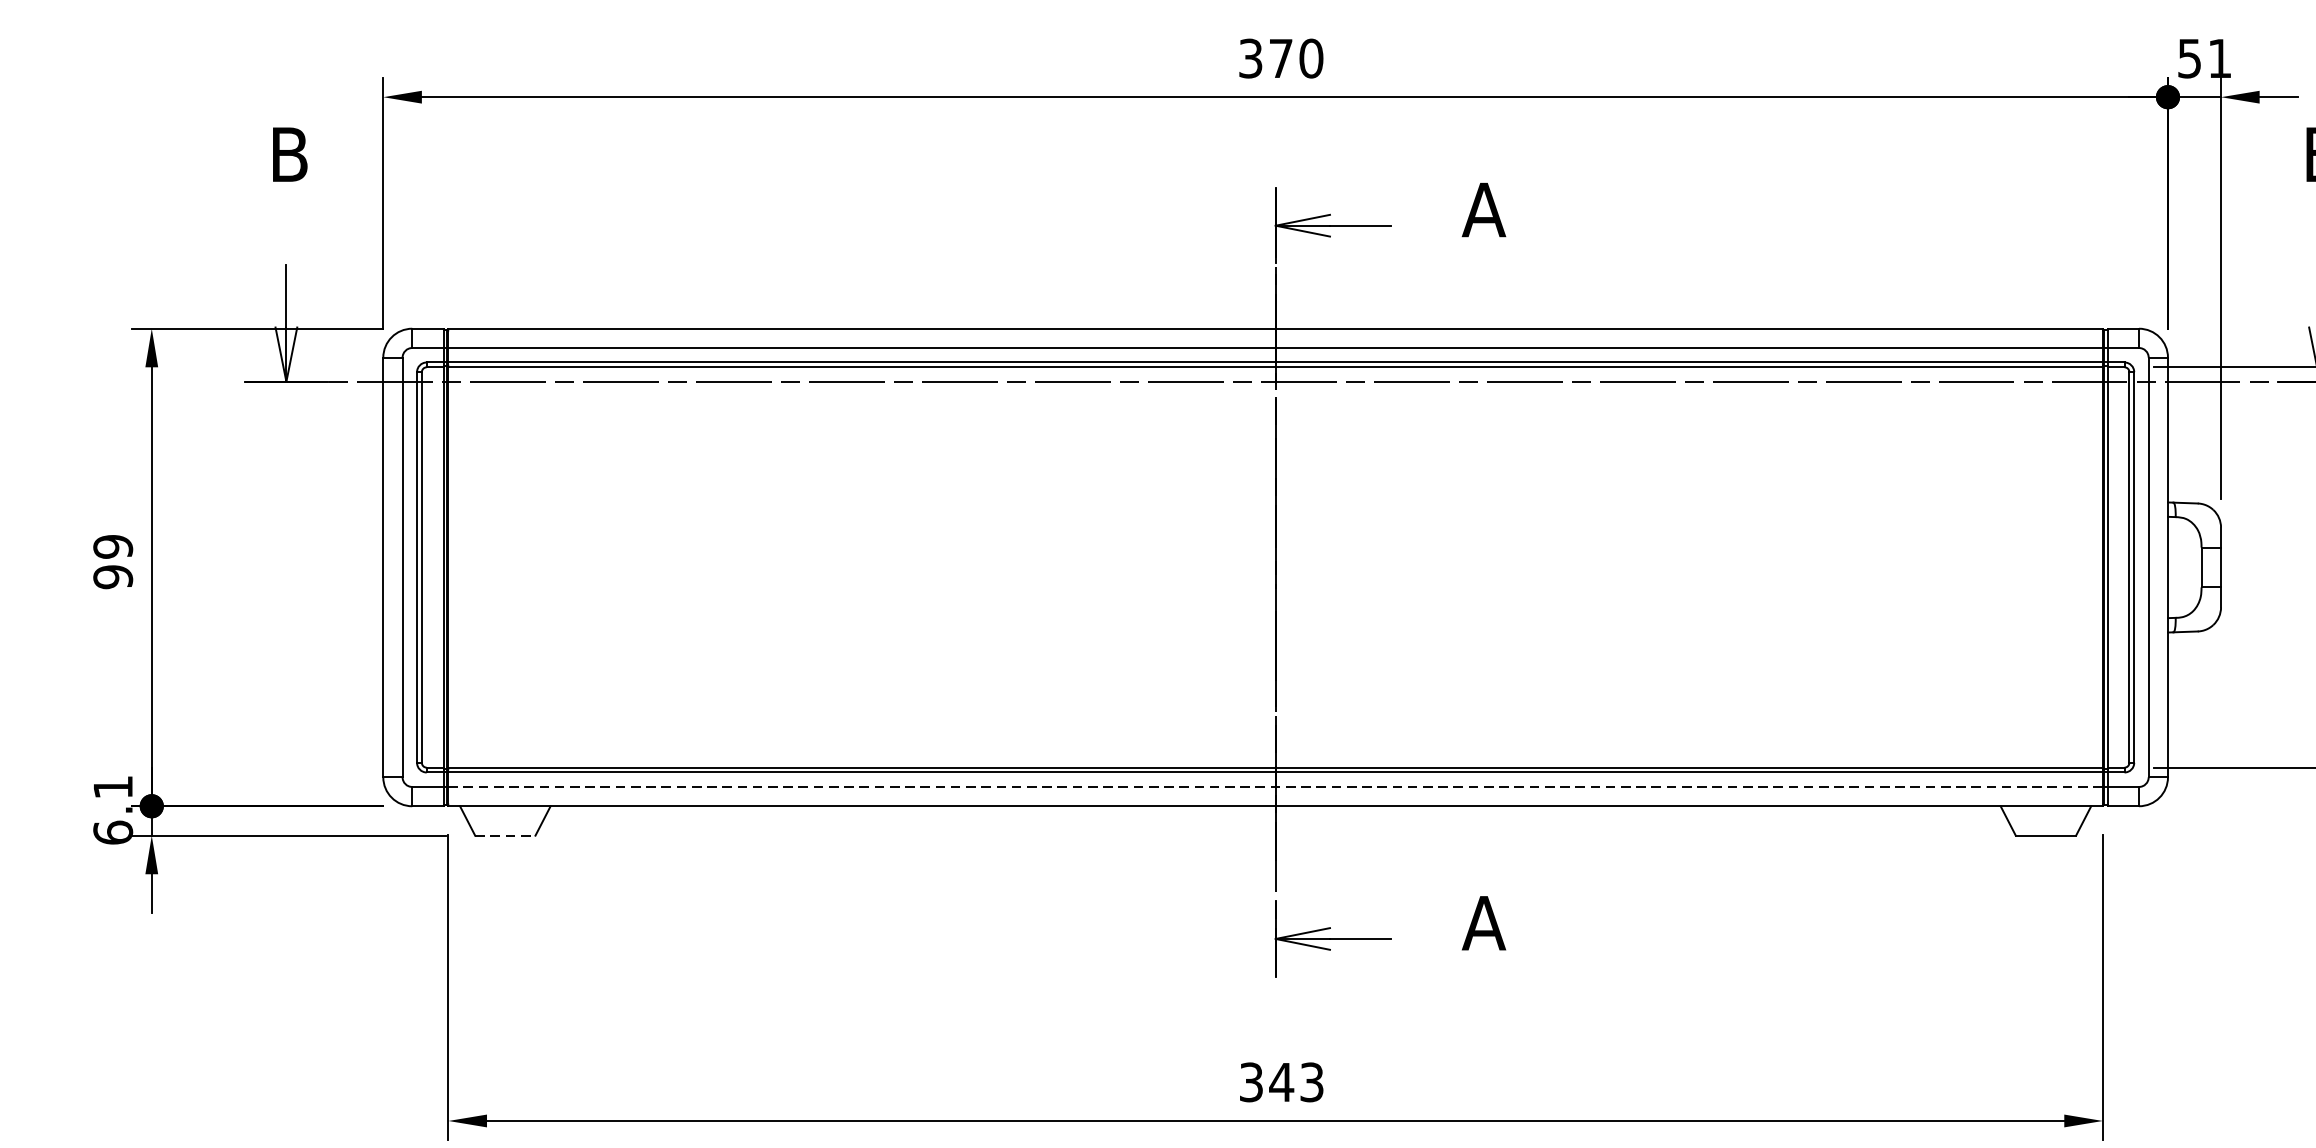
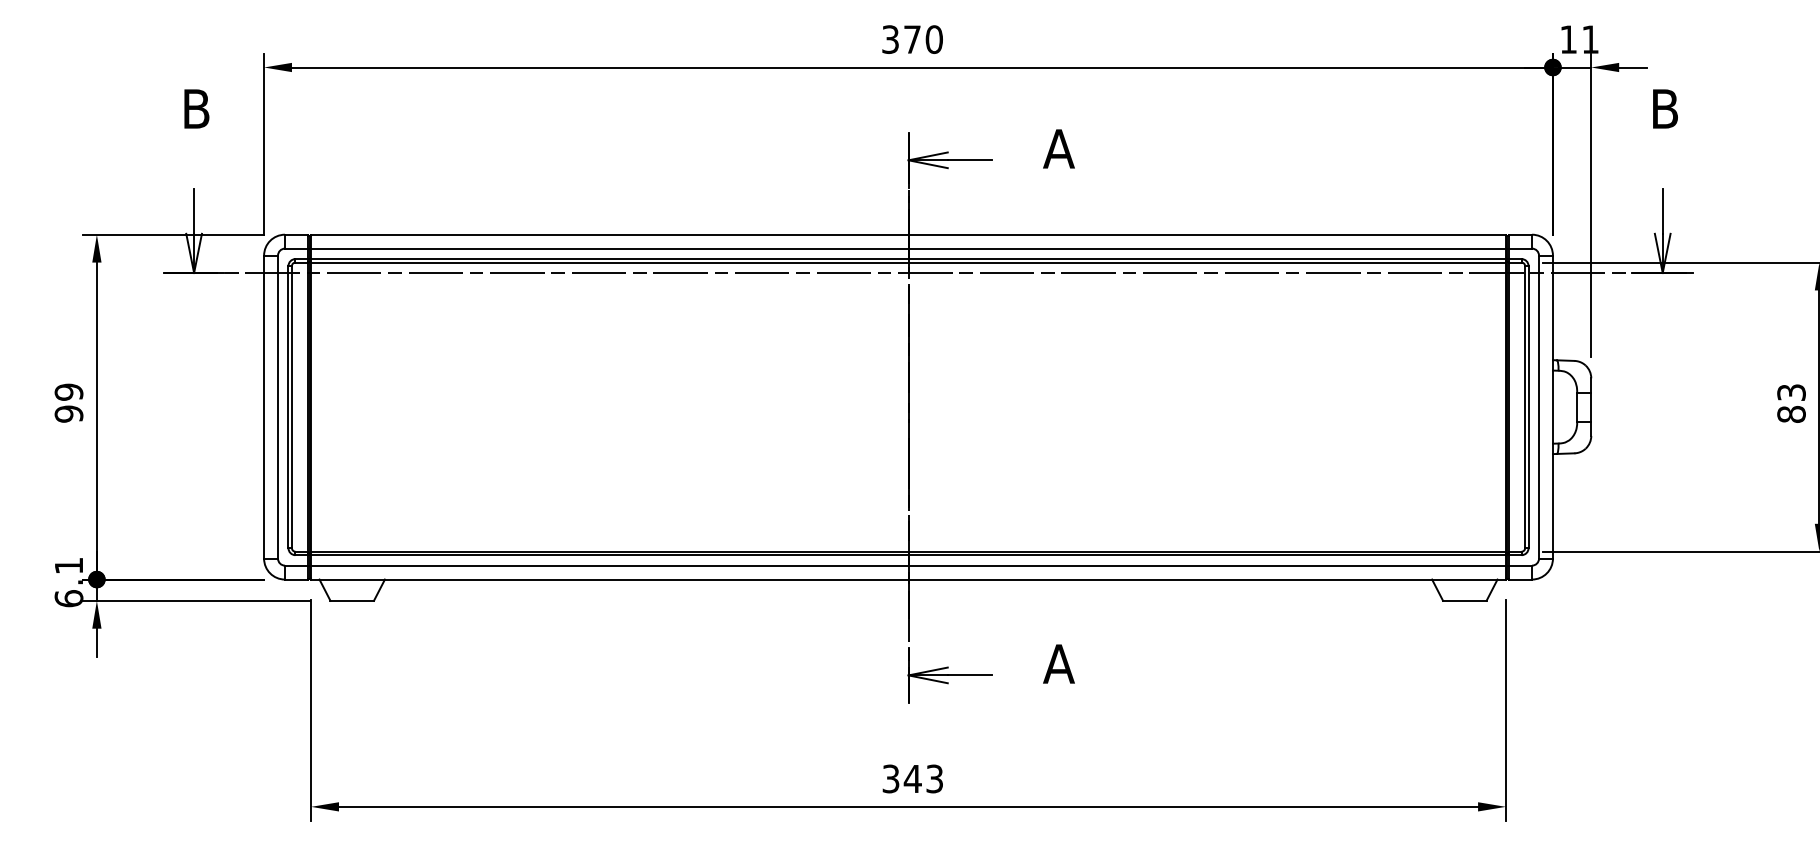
text: (2189, 58) -> (1568, 39), 51 -> 11
line: (1275, 786) -> (908, 565), dashed -> solid
line: (505, 835) -> (352, 600), dashed -> solid

